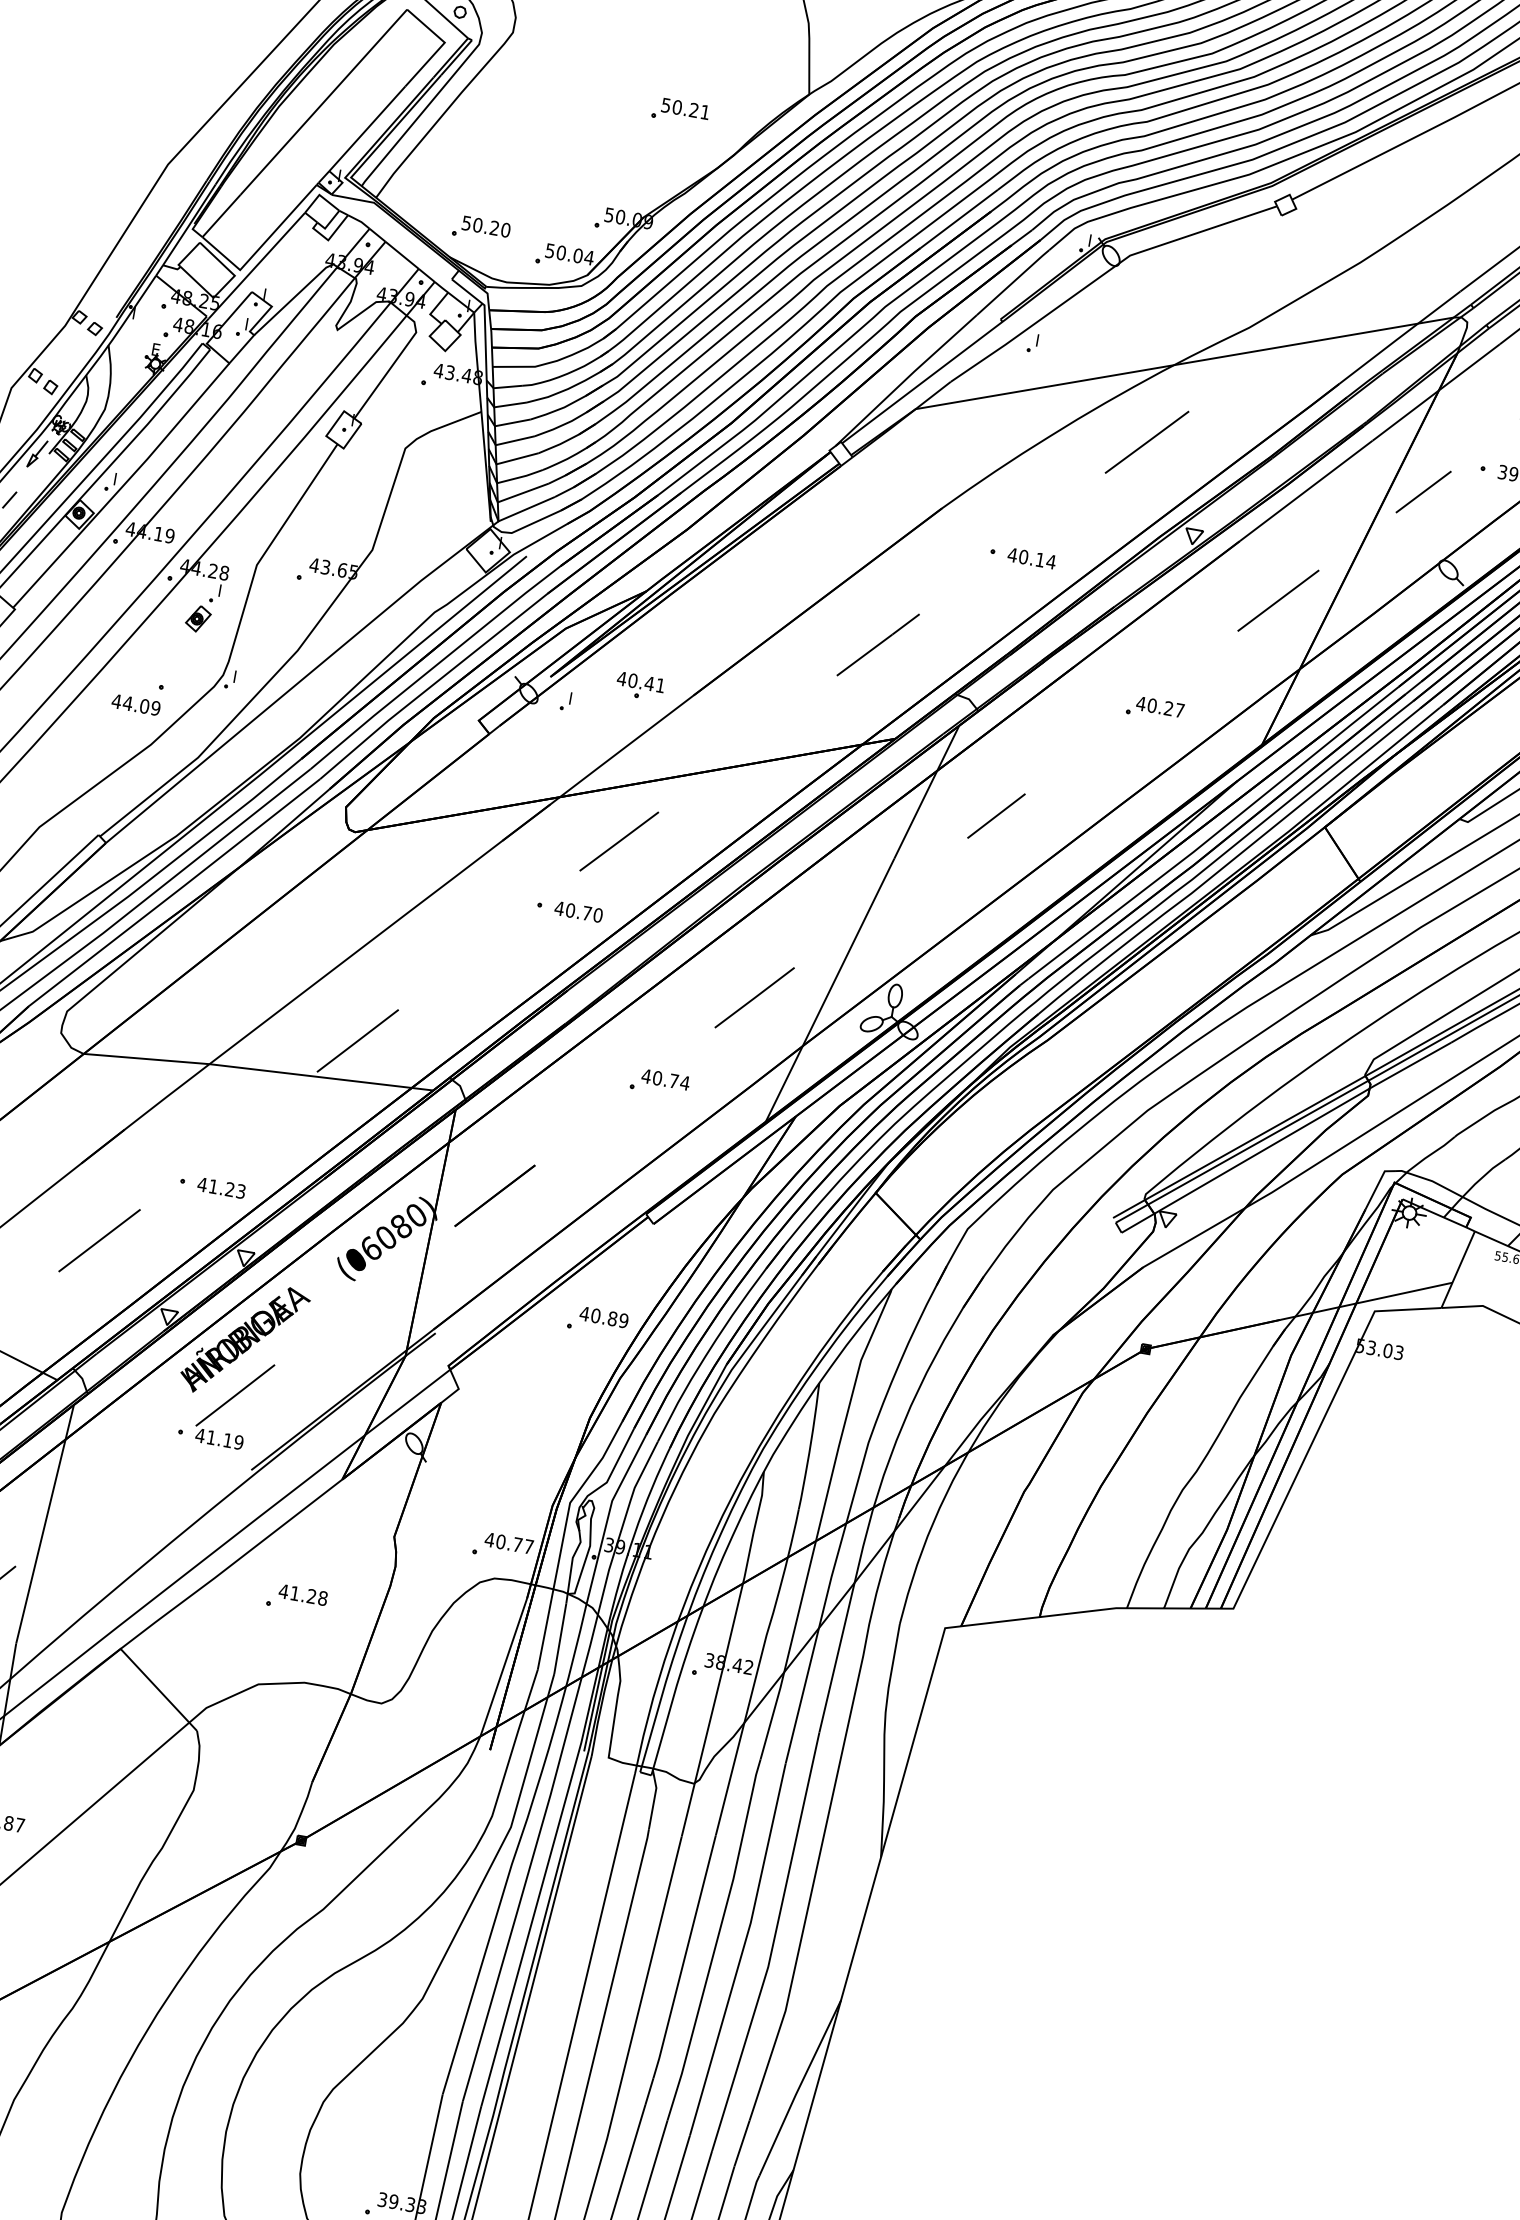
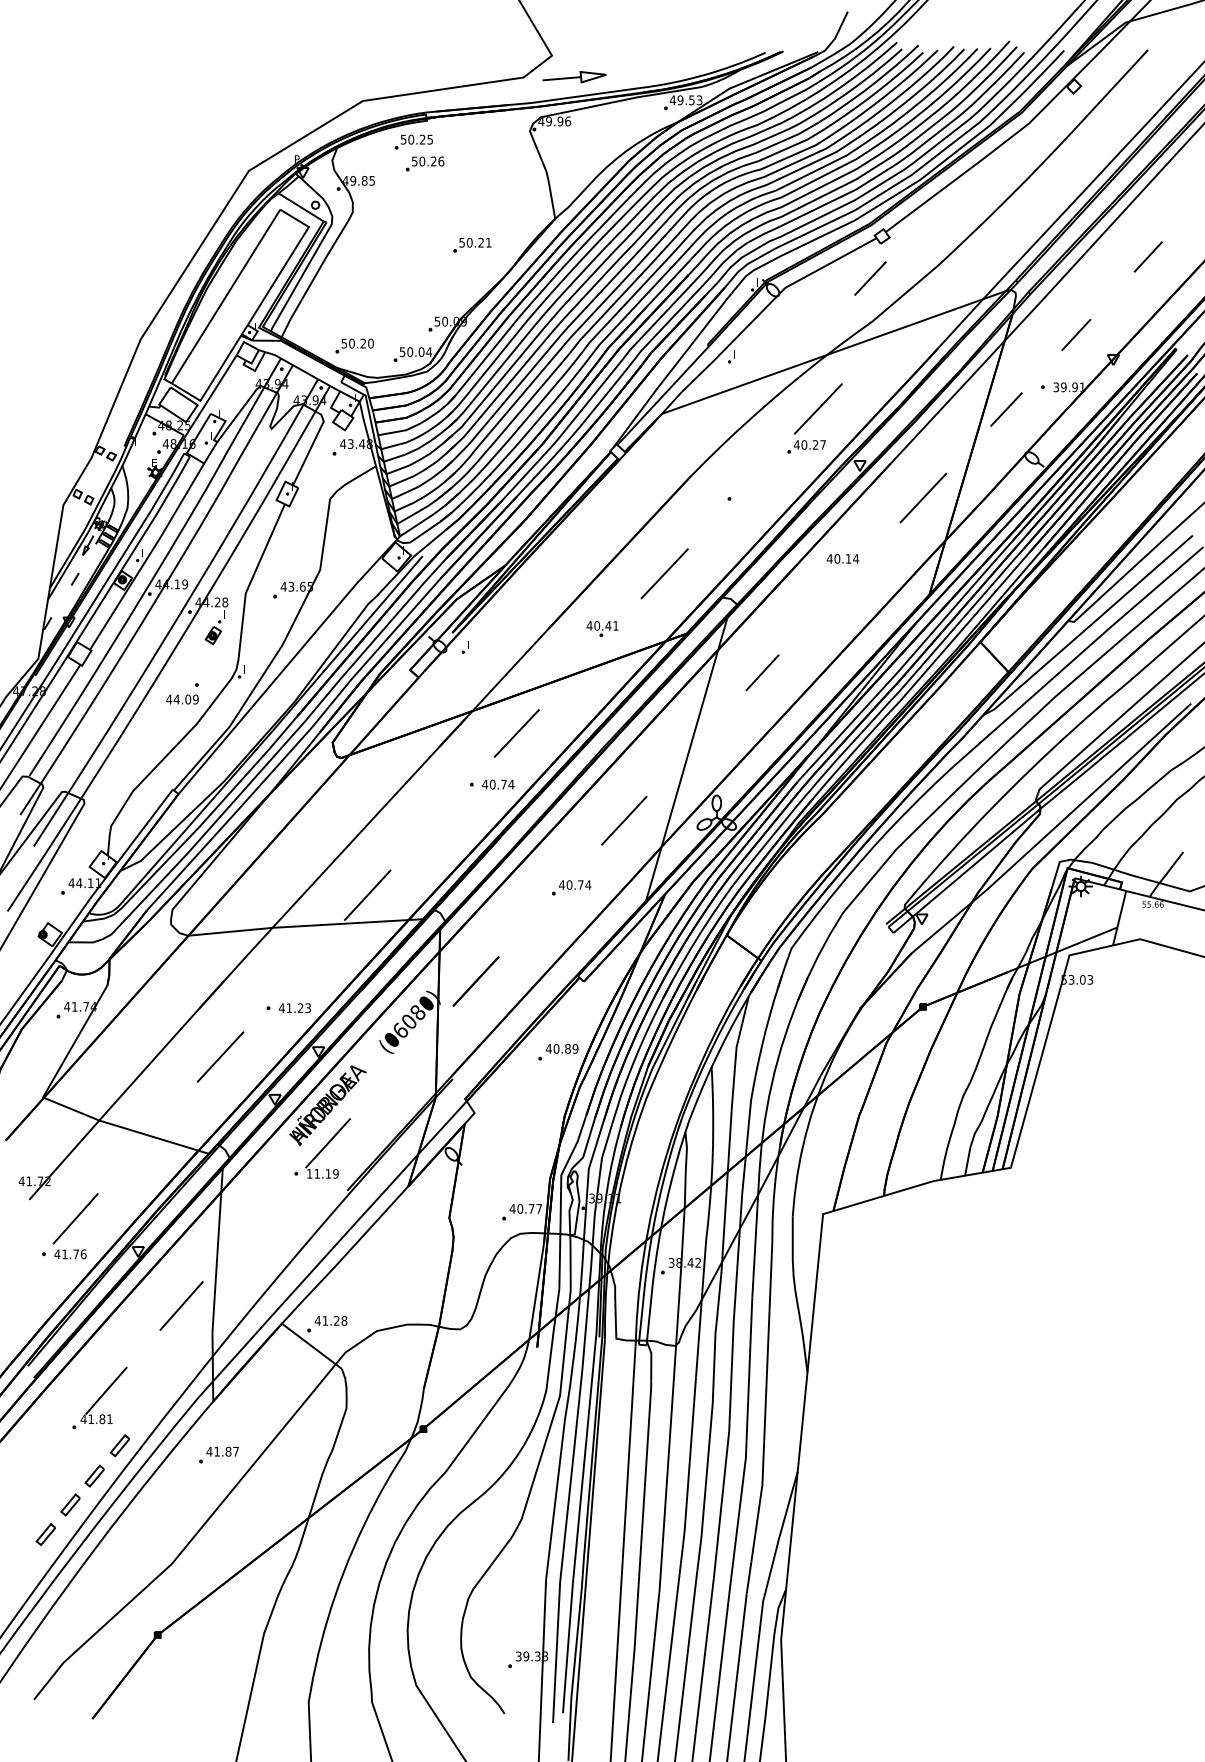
line: (1257, 263) -> (870, 278), added
text: (1031, 557) -> (842, 558), moved
part: (639, 687) -> (602, 629), moved
part: (1154, 708) -> (806, 446), moved
text: (598, 915) -> (511, 784), 40.70 -> 40.74
text: (200, 1435) -> (309, 1173), 41.19 -> 11.19
part: (297, 1599) -> (327, 1324), moved

